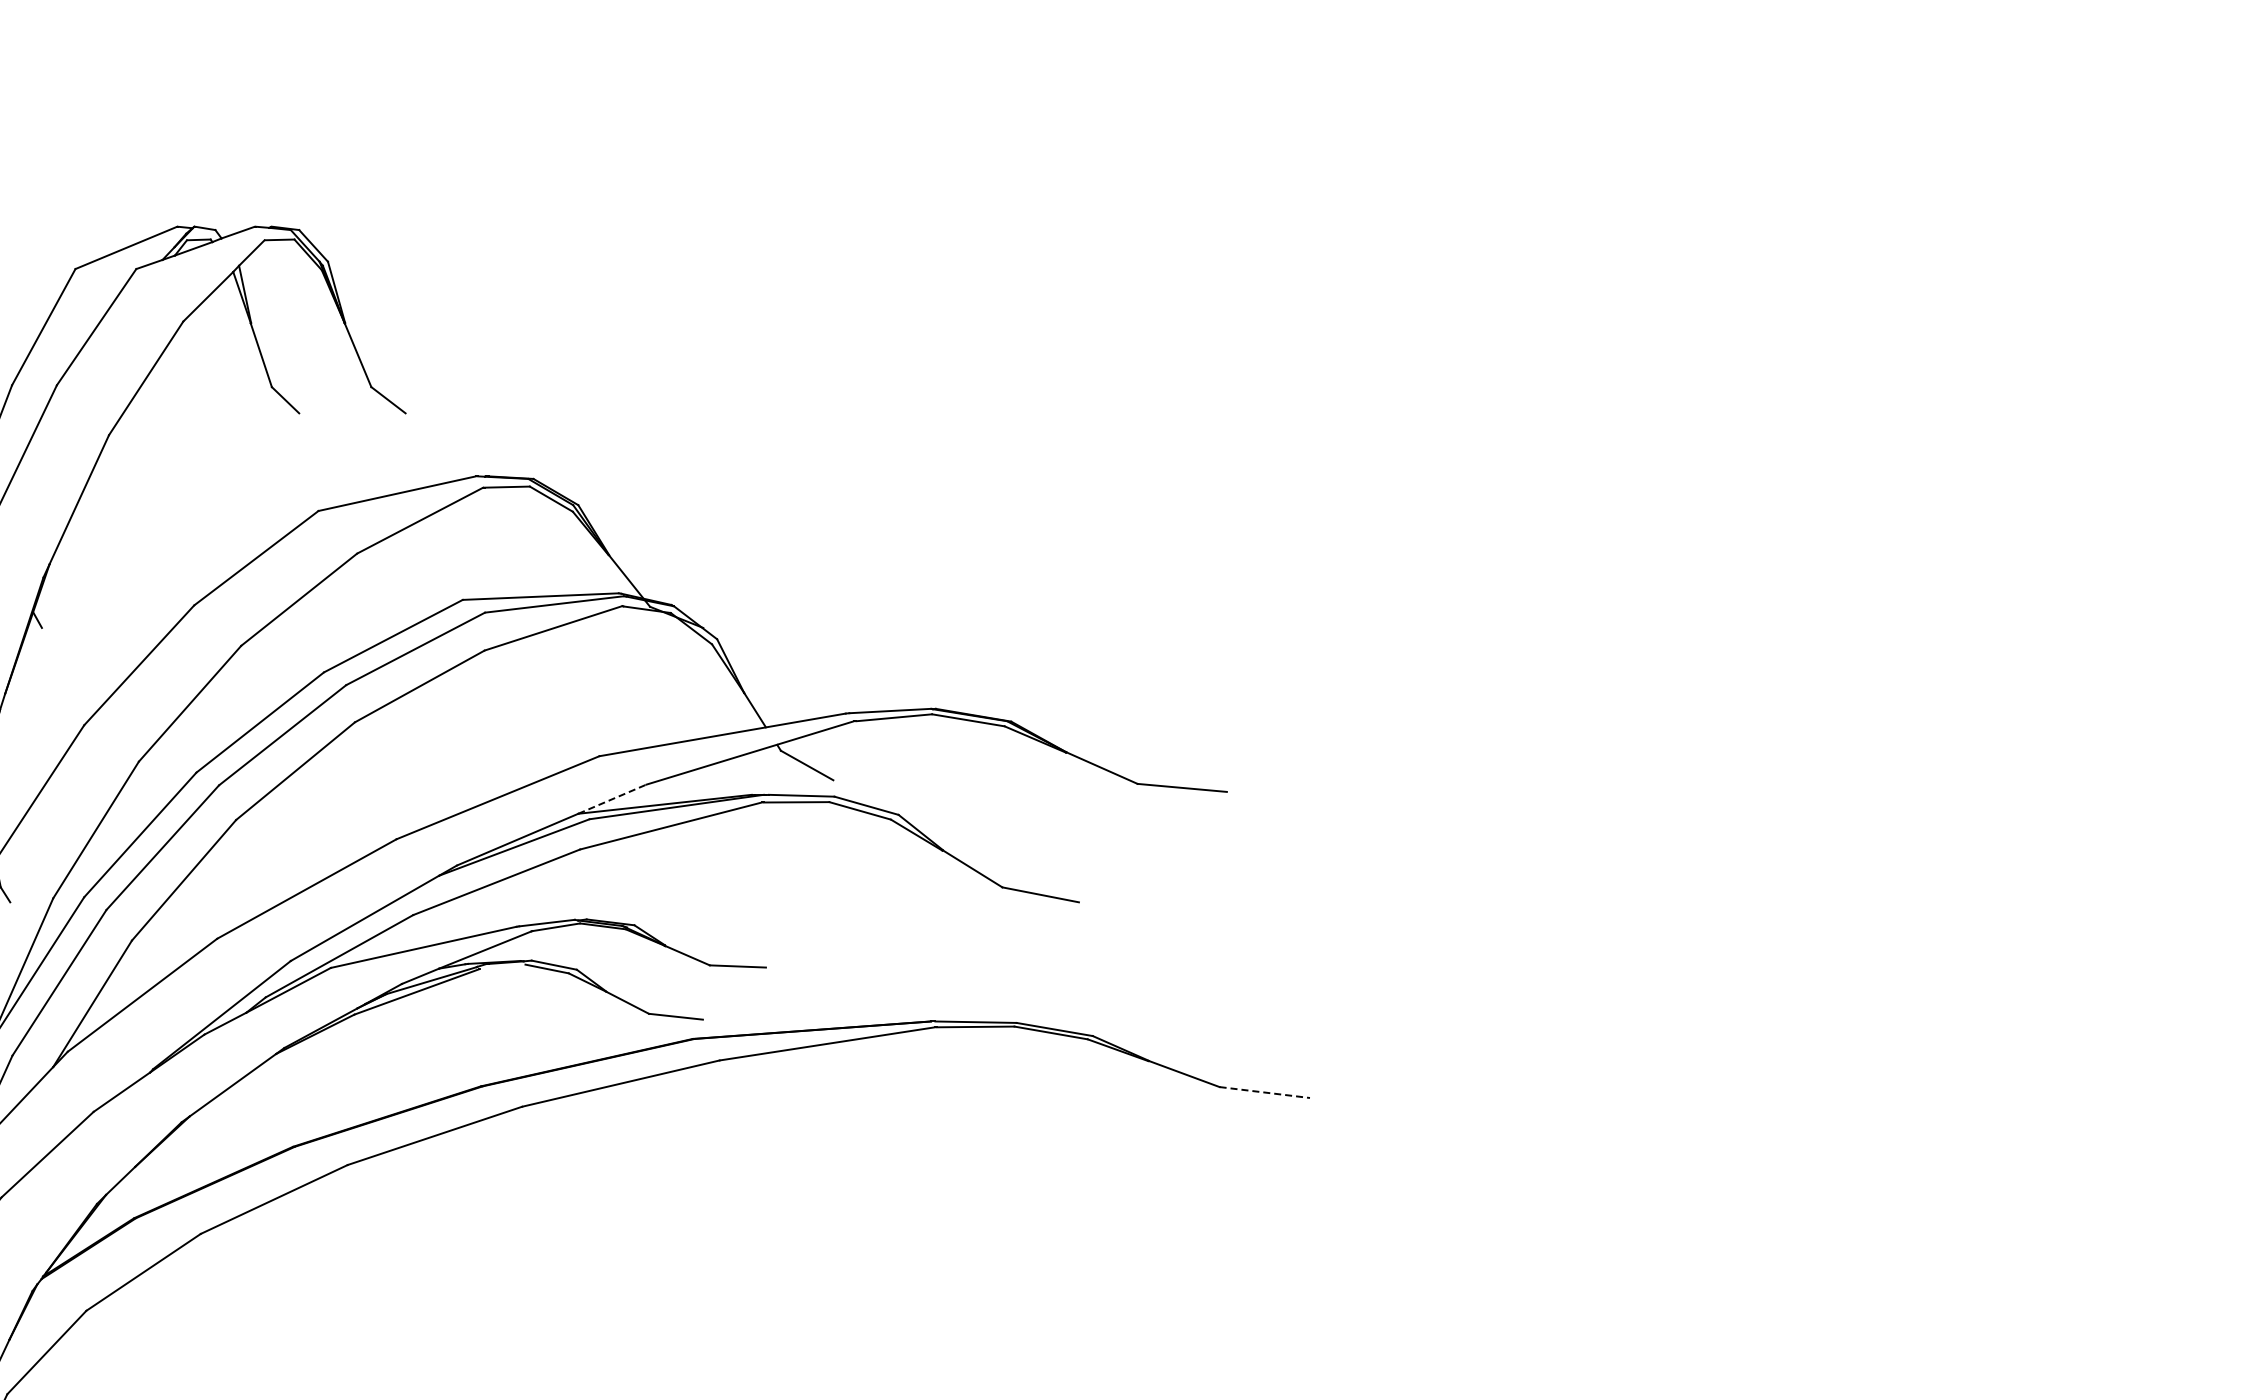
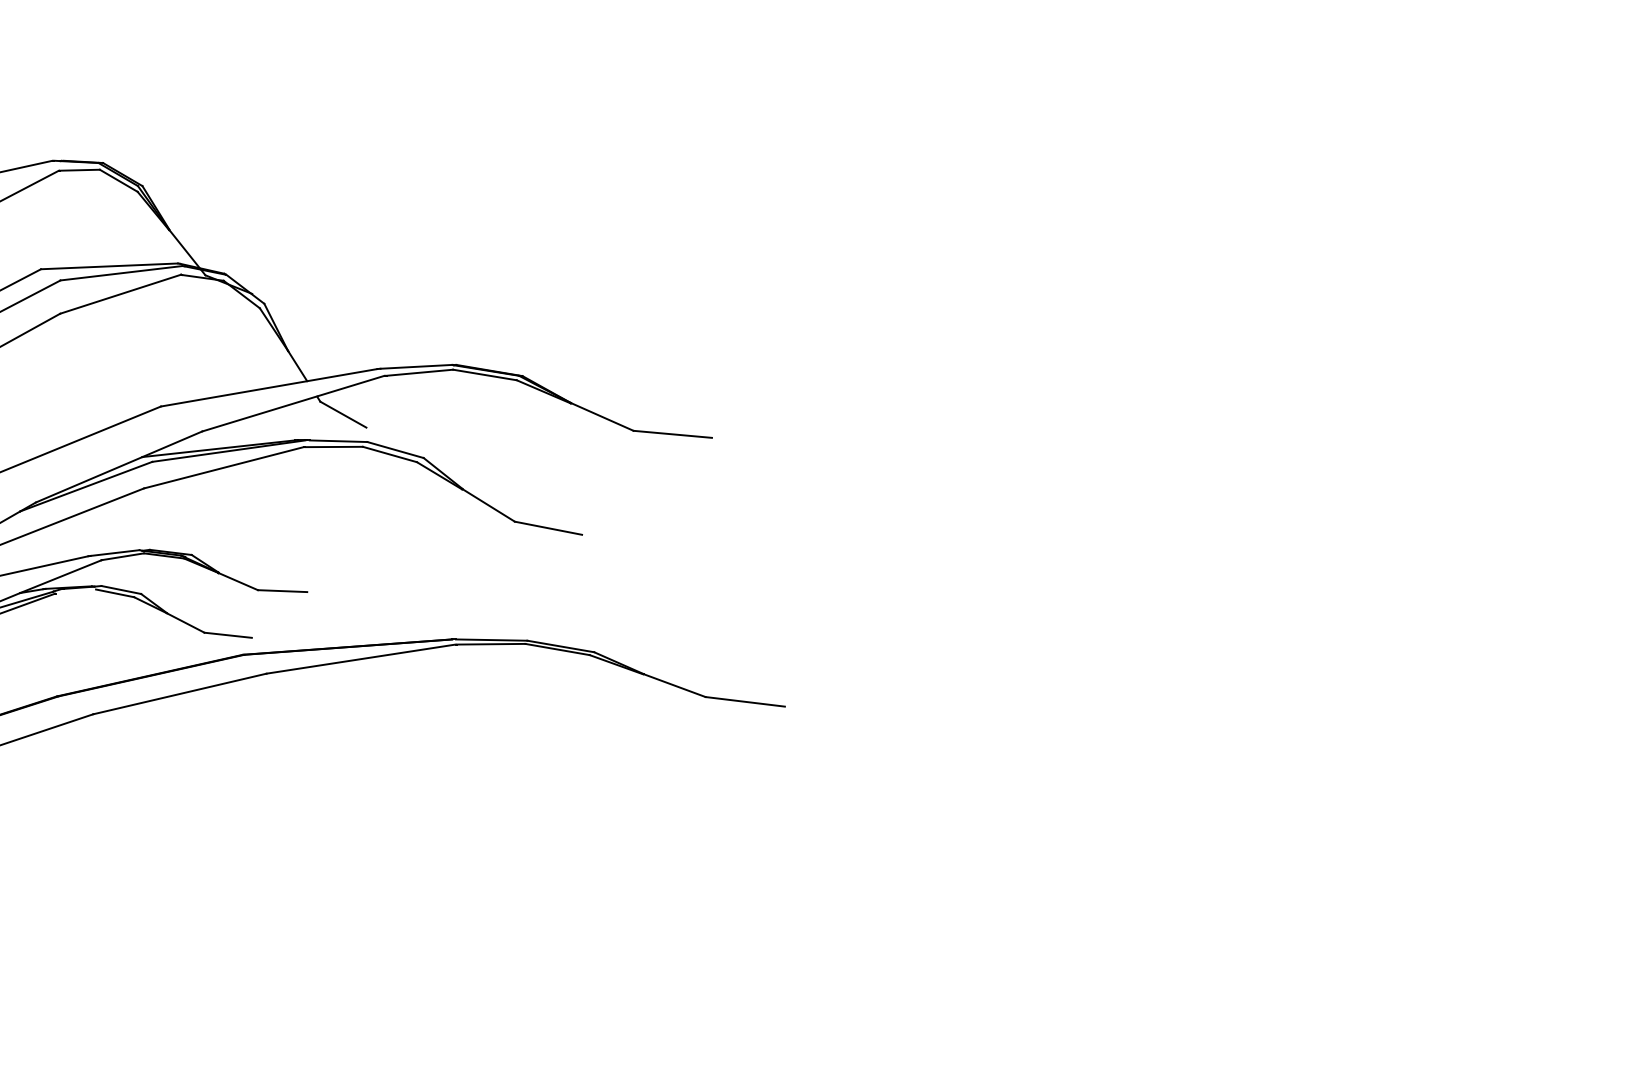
line: (612, 799) -> (172, 444), dashed -> solid
line: (1264, 1092) -> (744, 701), dashed -> solid

